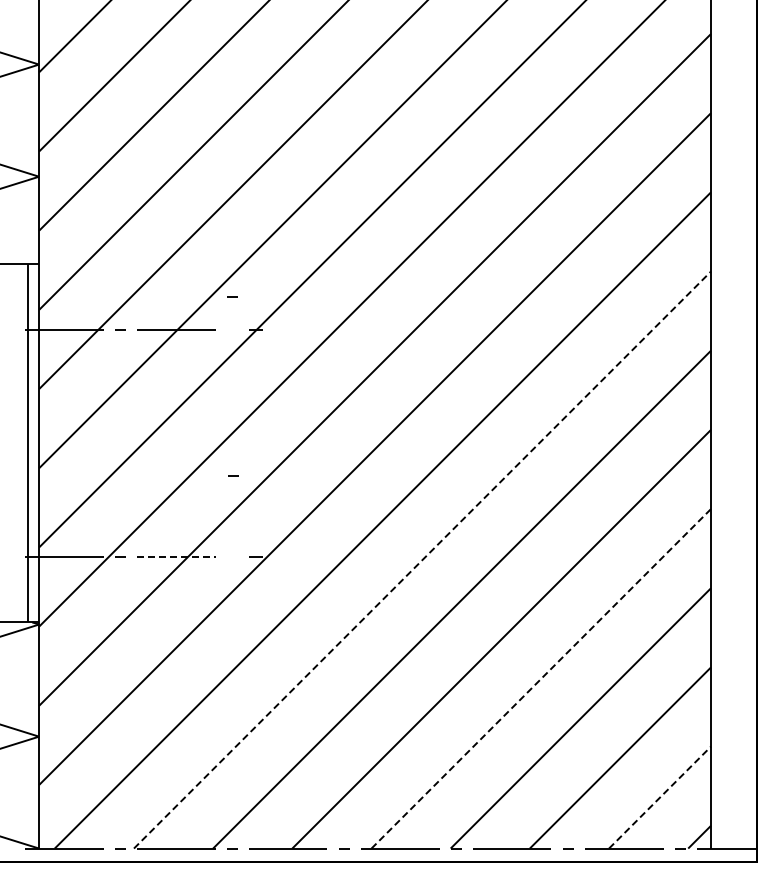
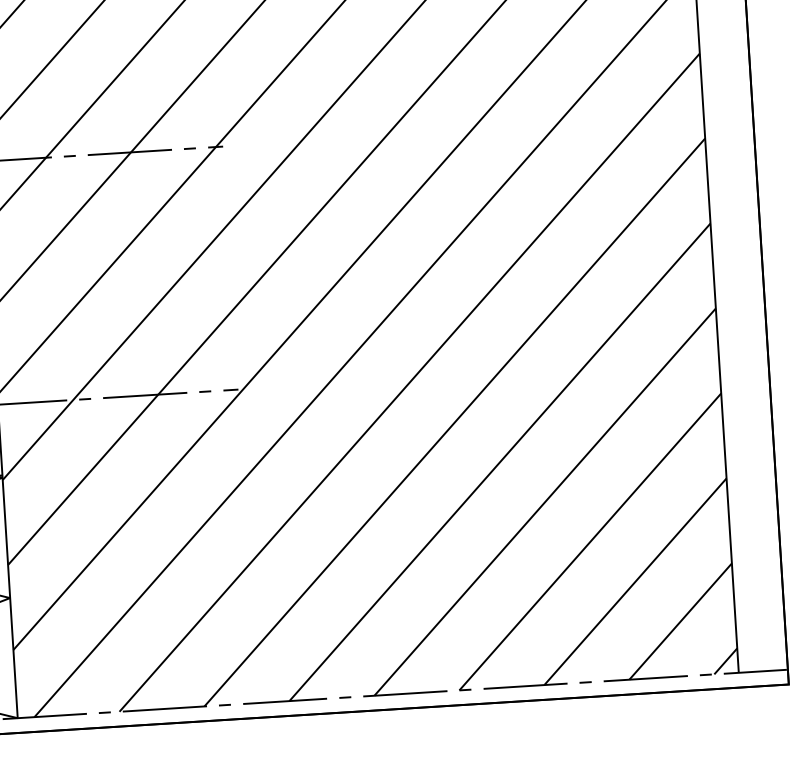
line: (232, 296) -> (190, 148), moved
line: (233, 475) -> (205, 391), moved
line: (176, 556) -> (145, 395), dashed -> solid
line: (422, 559) -> (409, 382), dashed -> solid
line: (541, 678) -> (545, 501), dashed -> solid
line: (660, 797) -> (681, 621), dashed -> solid

